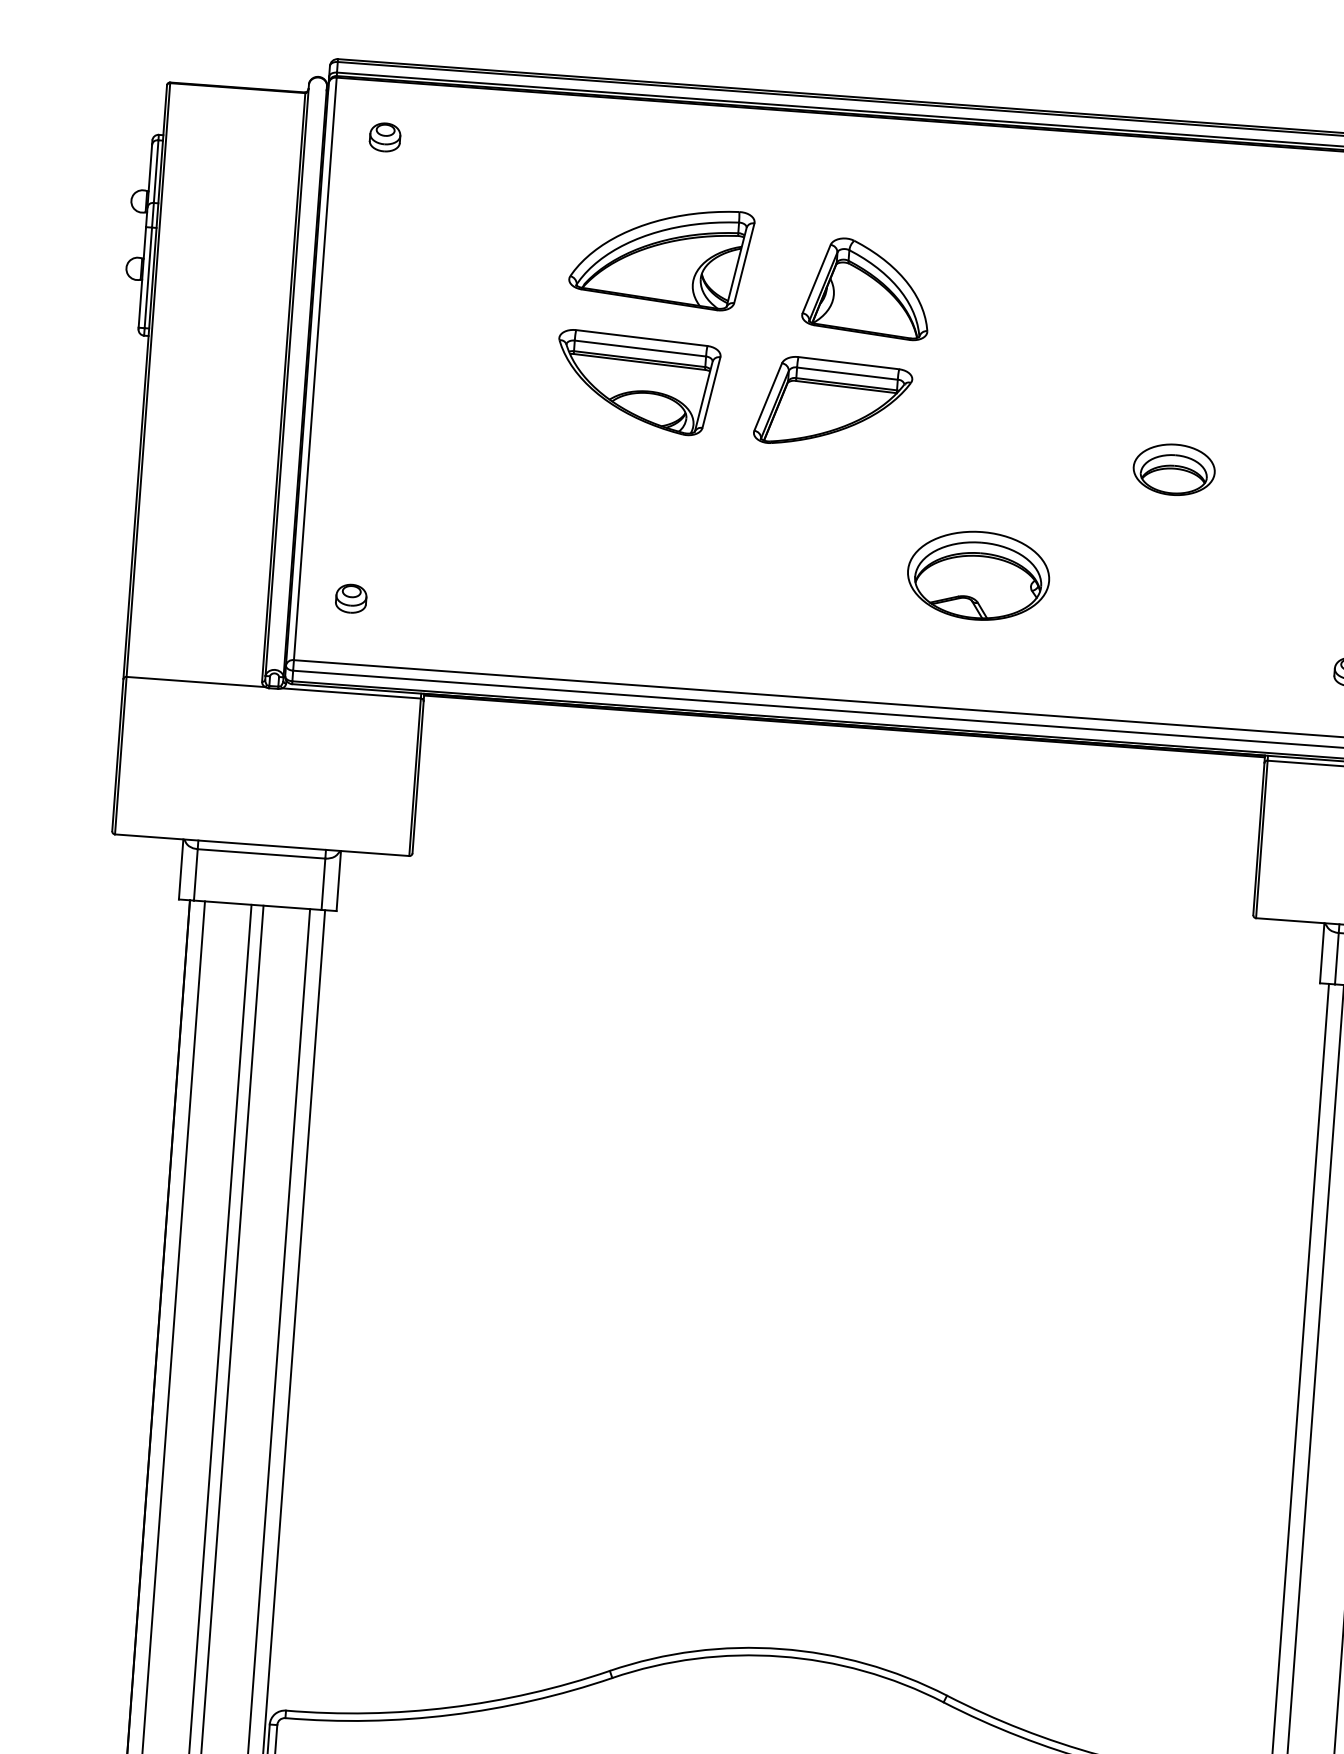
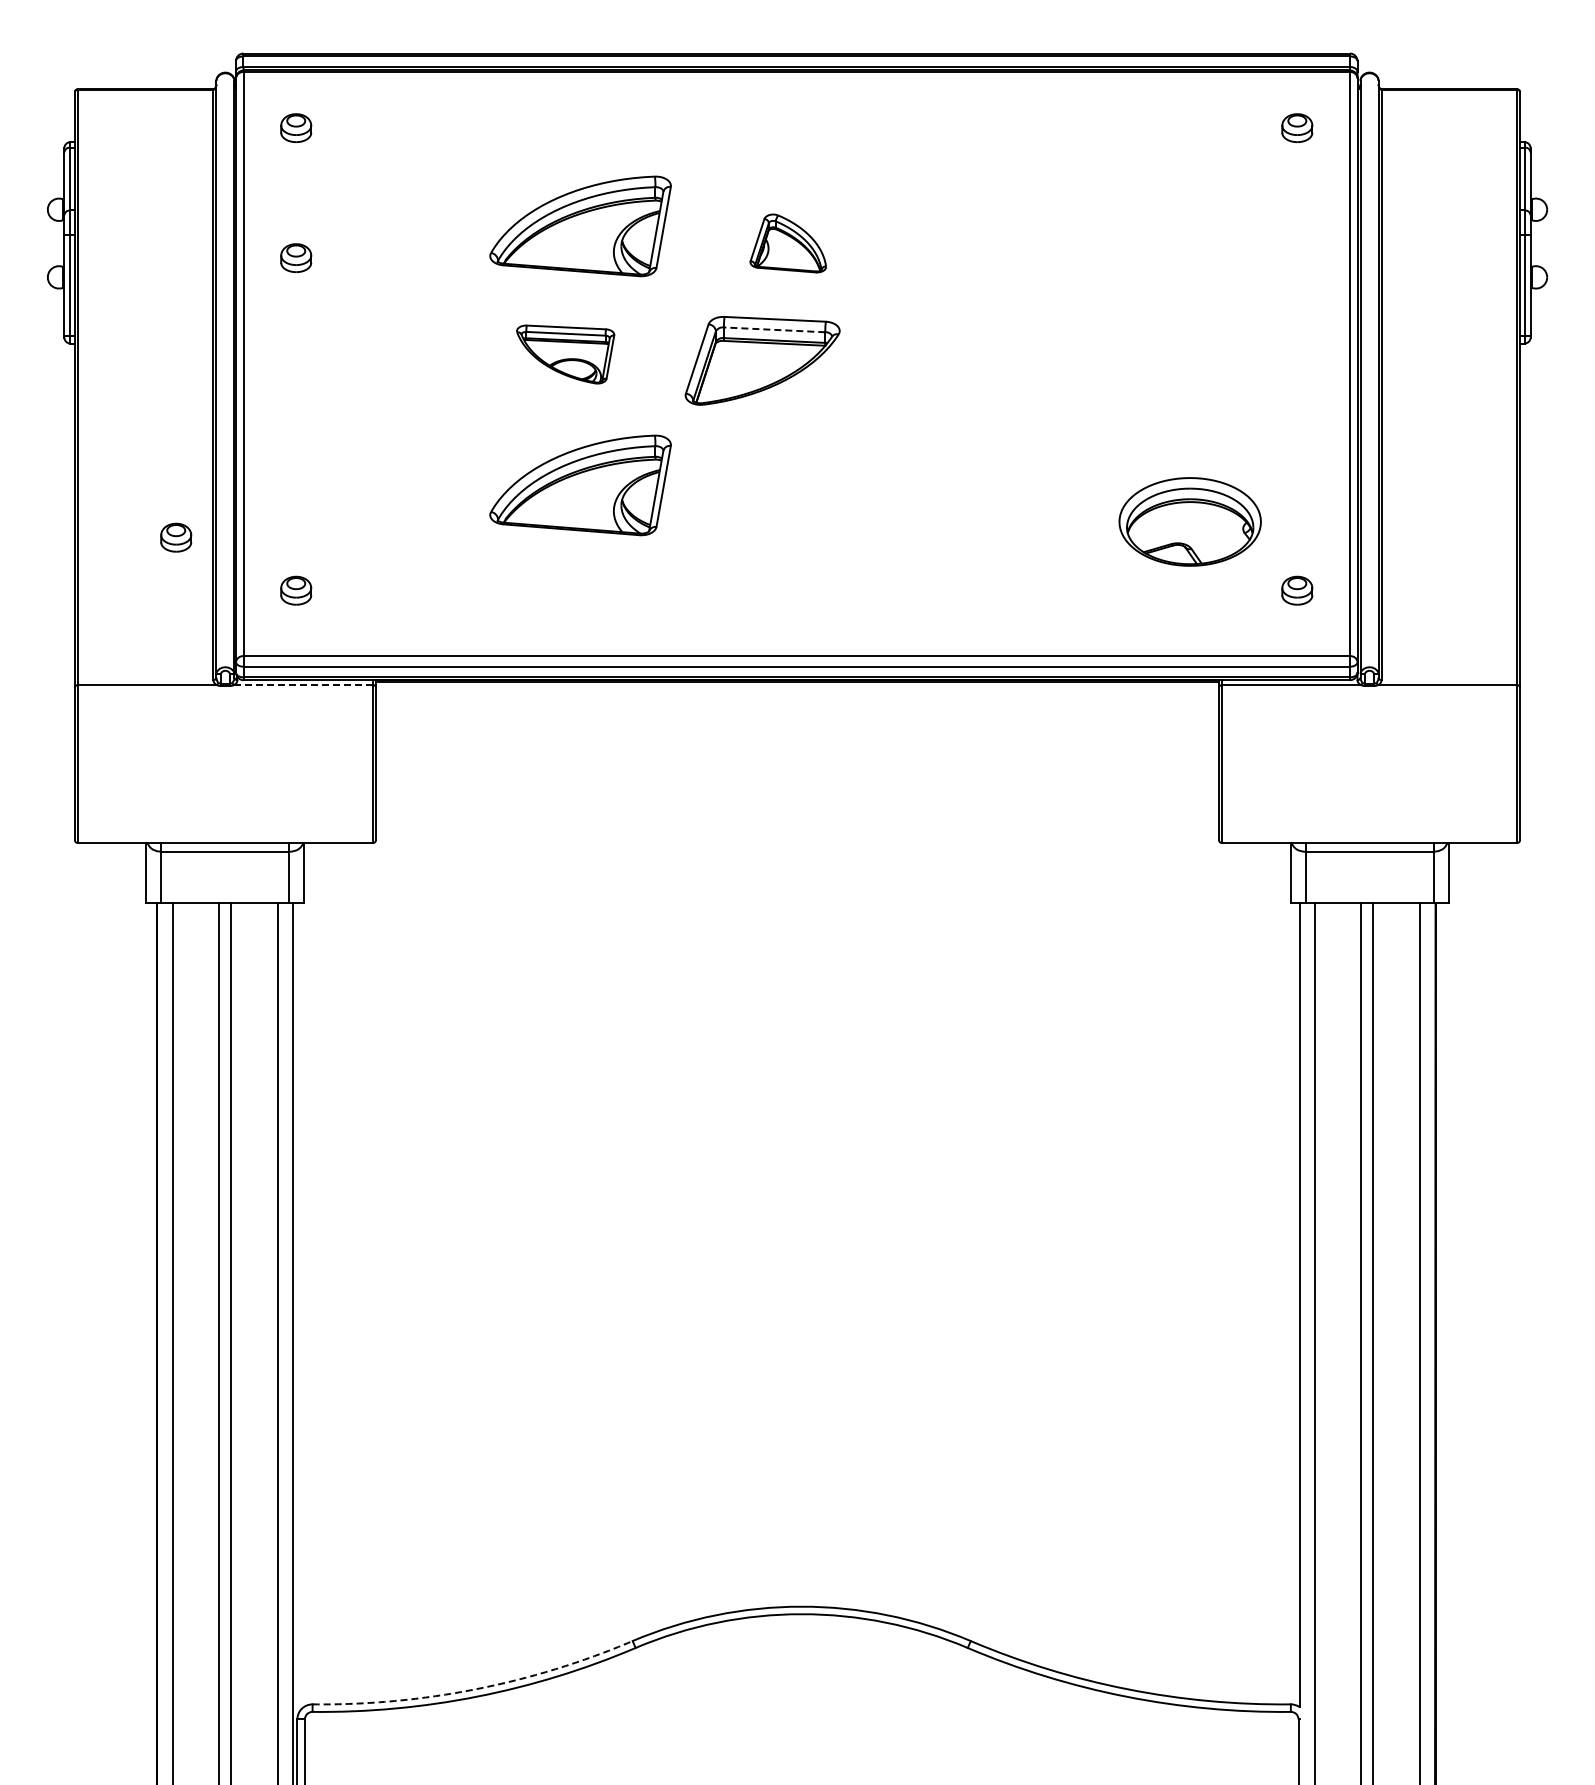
part: (375, 267) -> (296, 258), added
part: (867, 288) -> (788, 243), size x0.6
line: (847, 373) -> (774, 329), solid -> dashed
part: (637, 382) -> (565, 354), size x0.6
part: (1174, 469) -> (1107, 401), removed
part: (642, 514) -> (580, 485), added
part: (235, 536) -> (176, 537), added
part: (977, 575) -> (1189, 521), moved
line: (351, 693) -> (303, 685), solid -> dashed
arc: (449, 1707) -> (475, 1689), solid -> dashed

